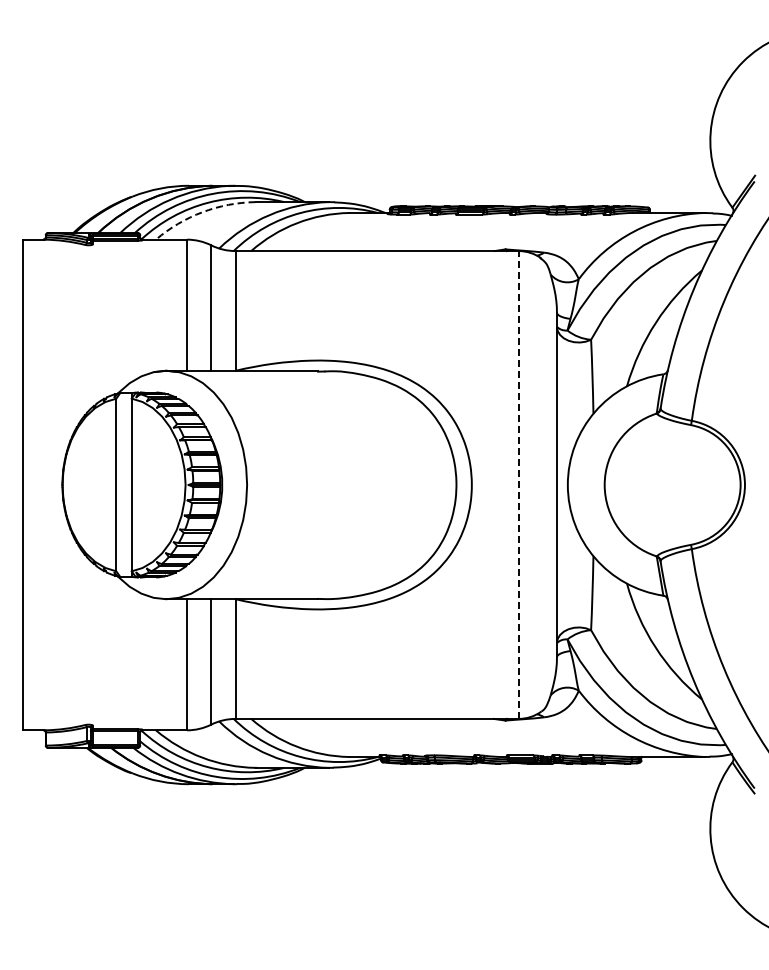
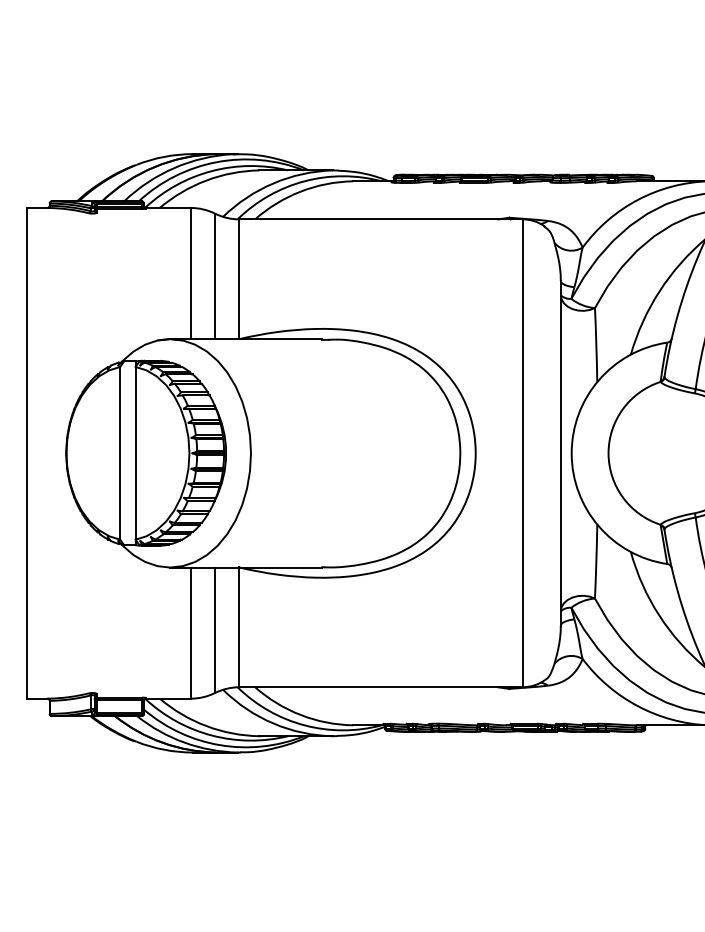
arc: (202, 212) -> (206, 180), dashed -> solid
line: (518, 485) -> (522, 453), dashed -> solid

